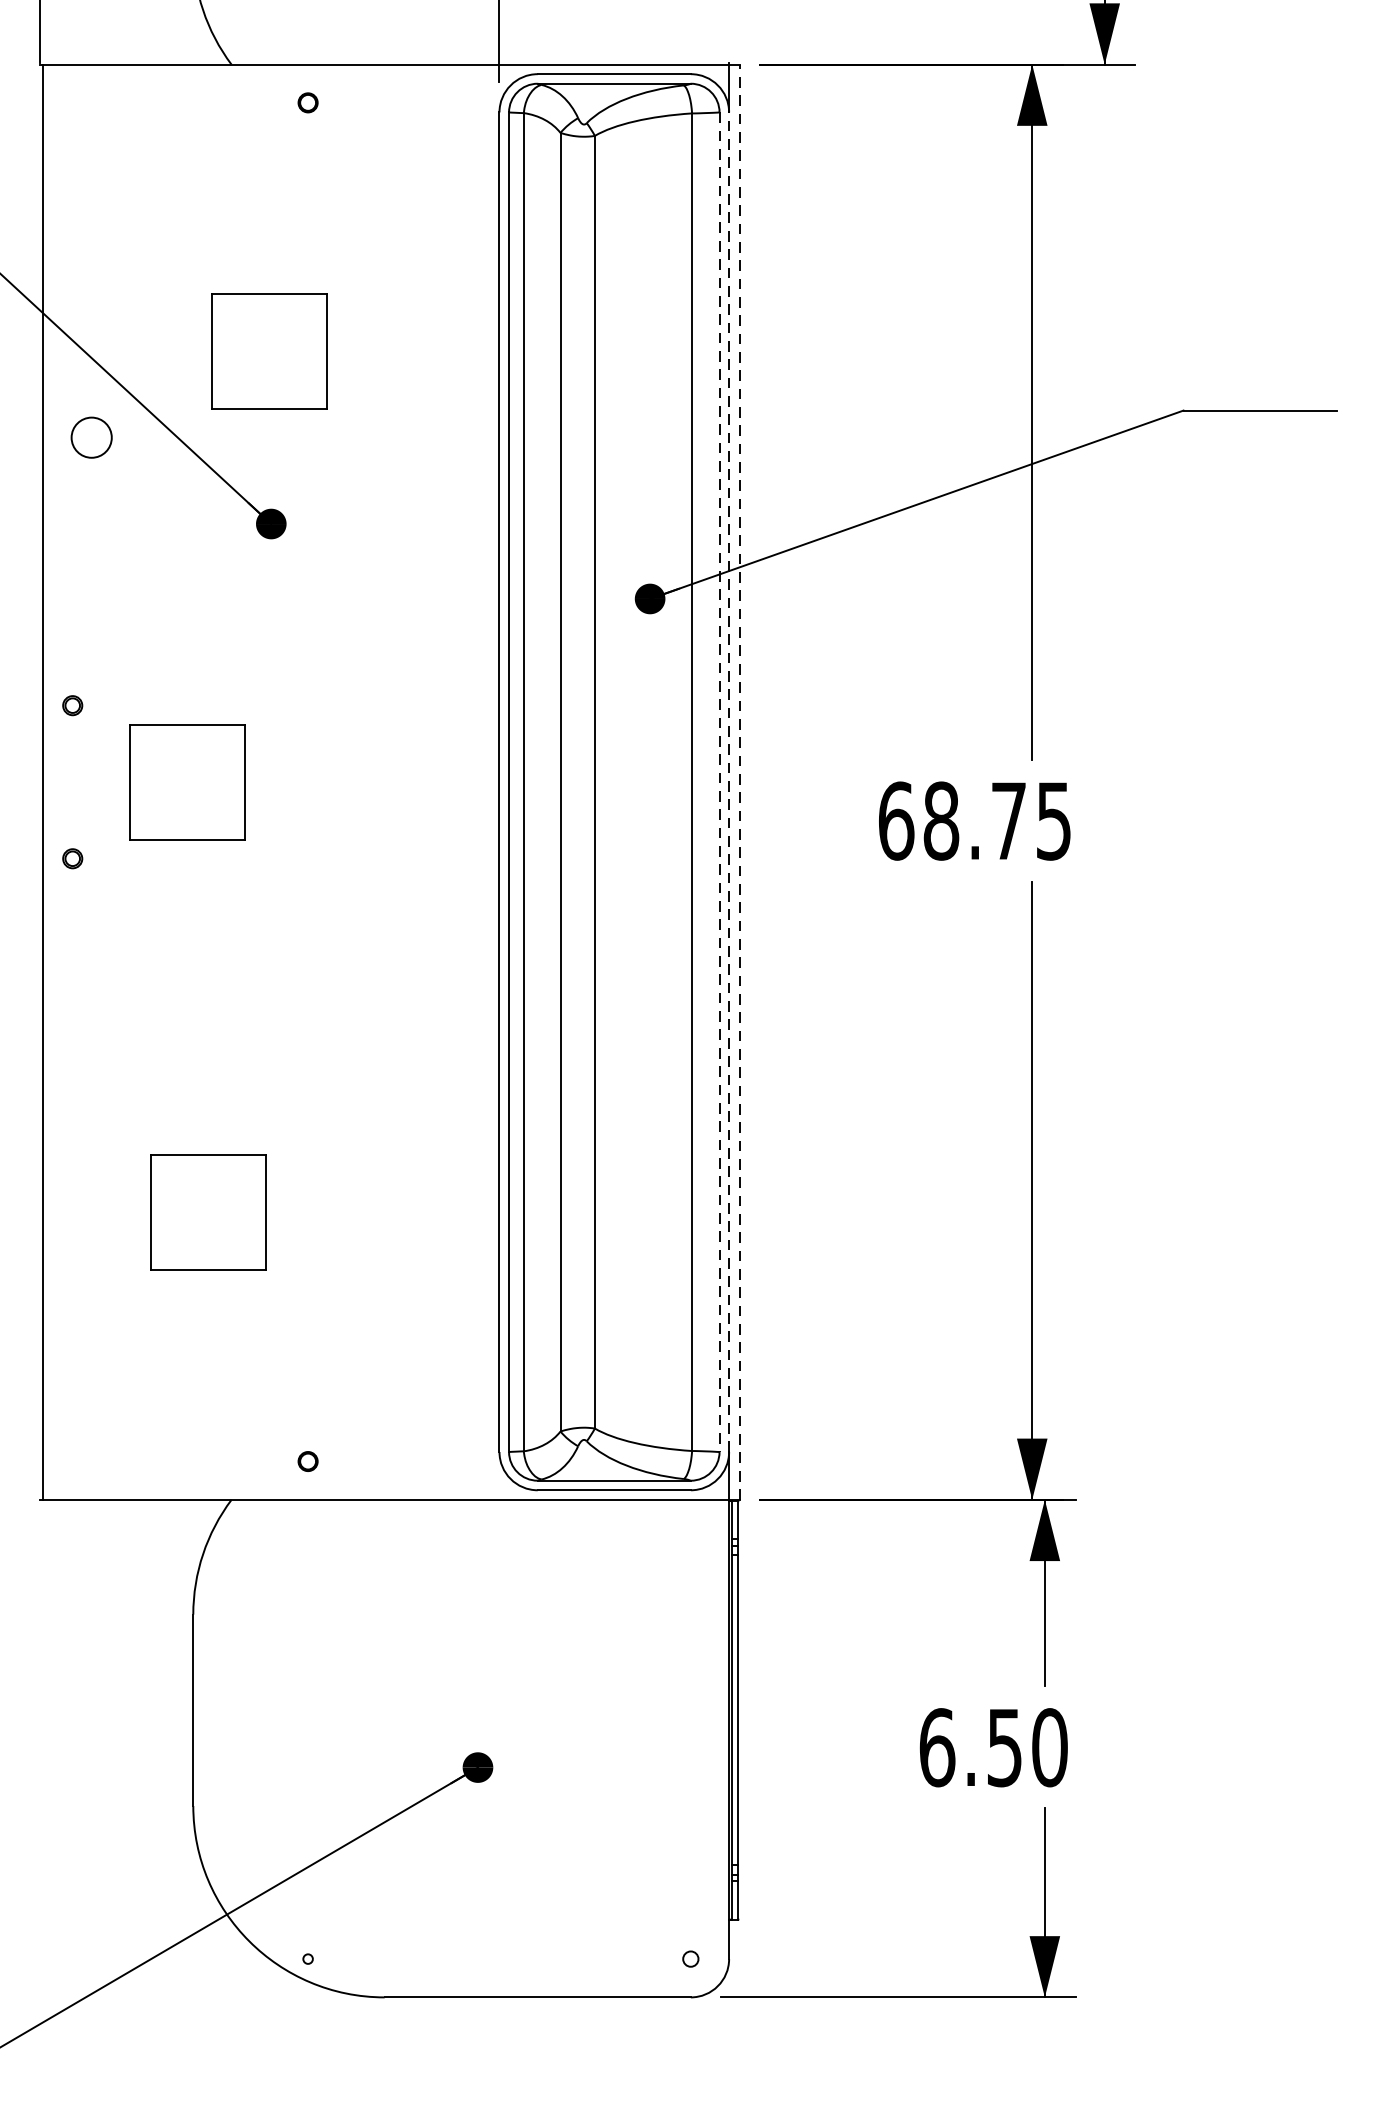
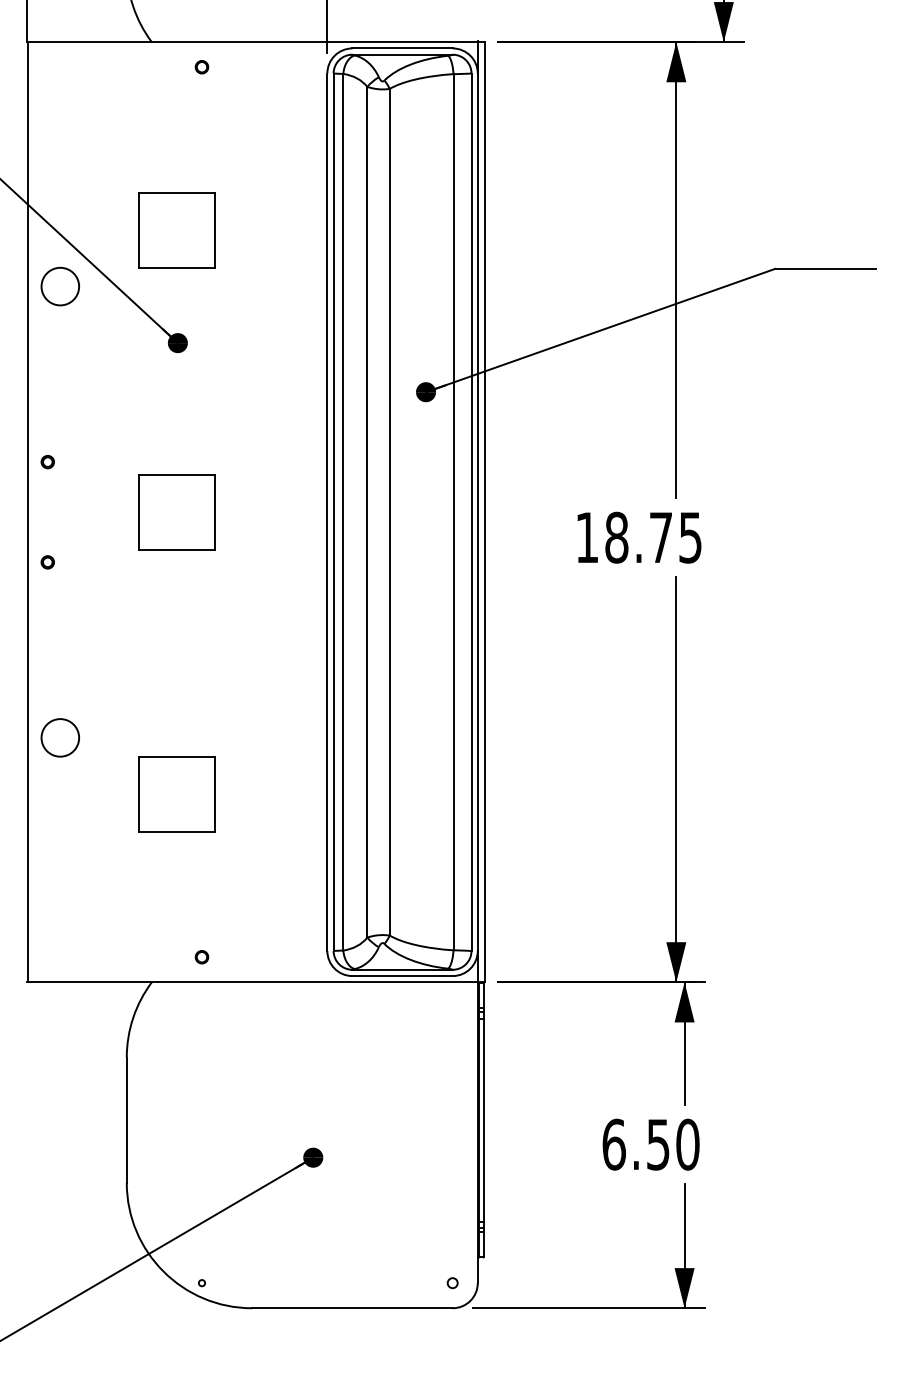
circle: (90, 437) -> (59, 286), size x1.43
line: (739, 781) -> (484, 511), dashed -> solid
part: (186, 782) -> (176, 512), moved
line: (719, 782) -> (471, 512), dashed -> solid
line: (728, 782) -> (477, 512), dashed -> solid
text: (896, 820) -> (587, 537), 68.75 -> 18.75
circle: (90, 1126) -> (59, 737), added
part: (208, 1213) -> (176, 794), moved

